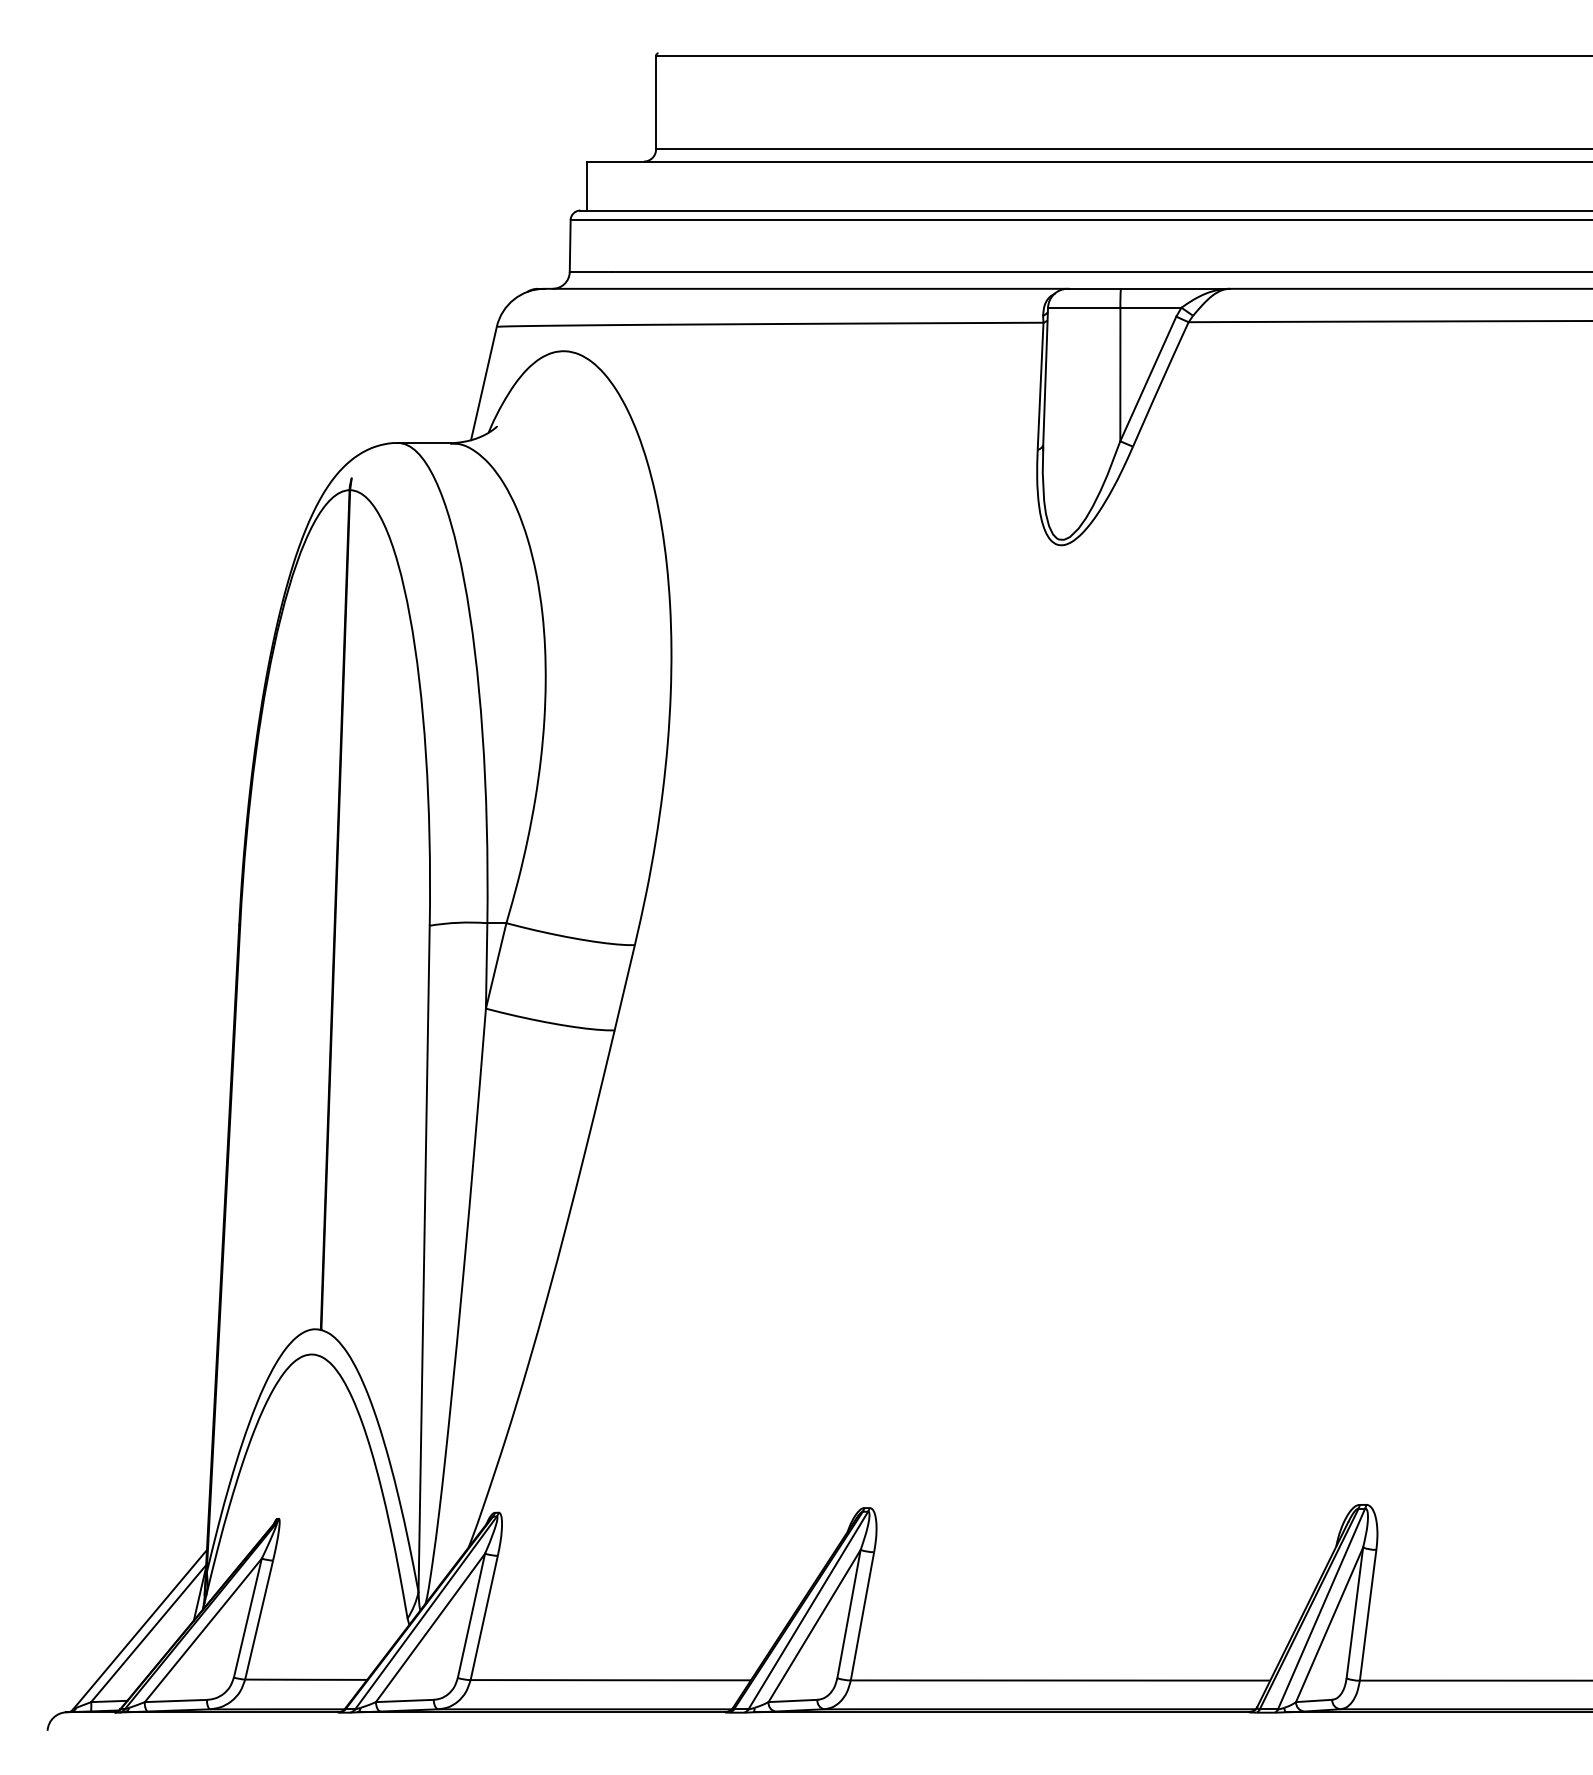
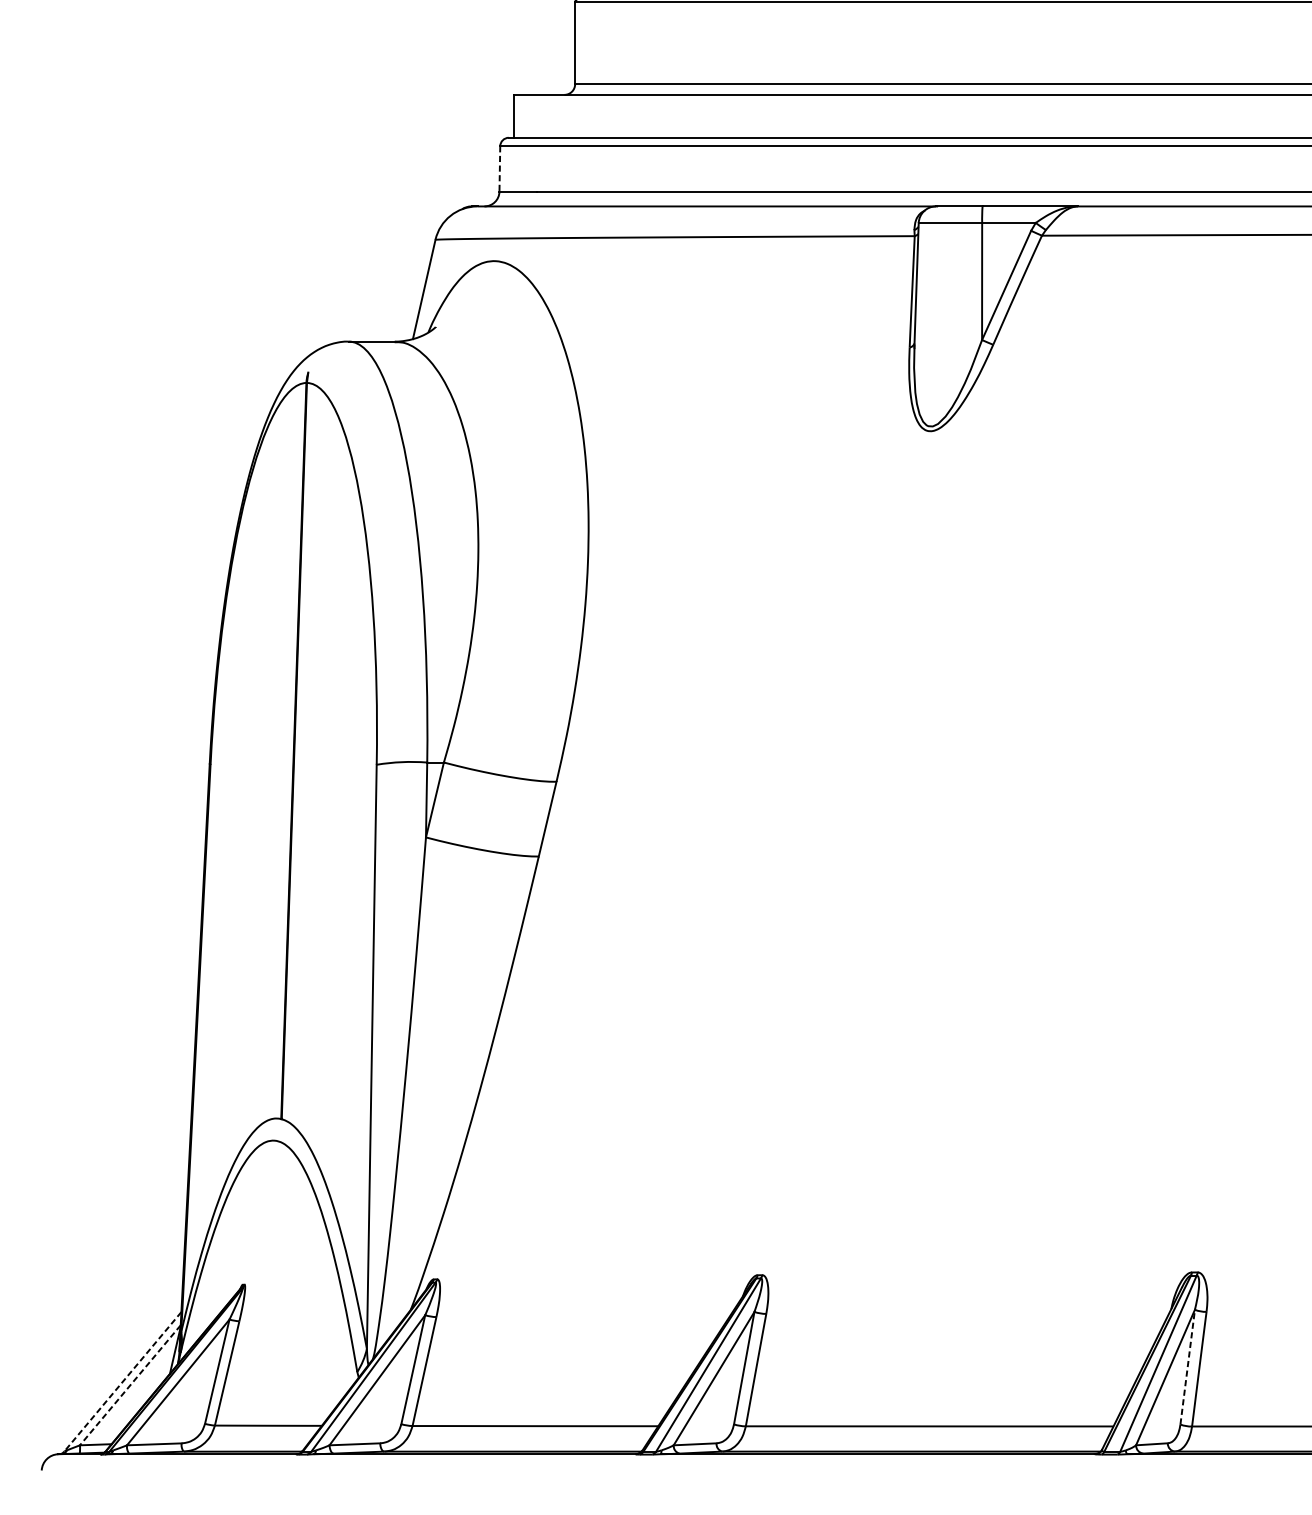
line: (570, 246) -> (500, 169), solid -> dashed
line: (1354, 1612) -> (1187, 1366), solid -> dashed
line: (140, 1628) -> (123, 1380), solid -> dashed
line: (148, 1634) -> (130, 1386), solid -> dashed

